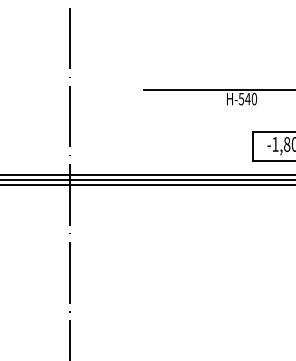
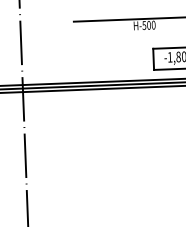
text: (247, 98) -> (148, 24), -540 -> -500

